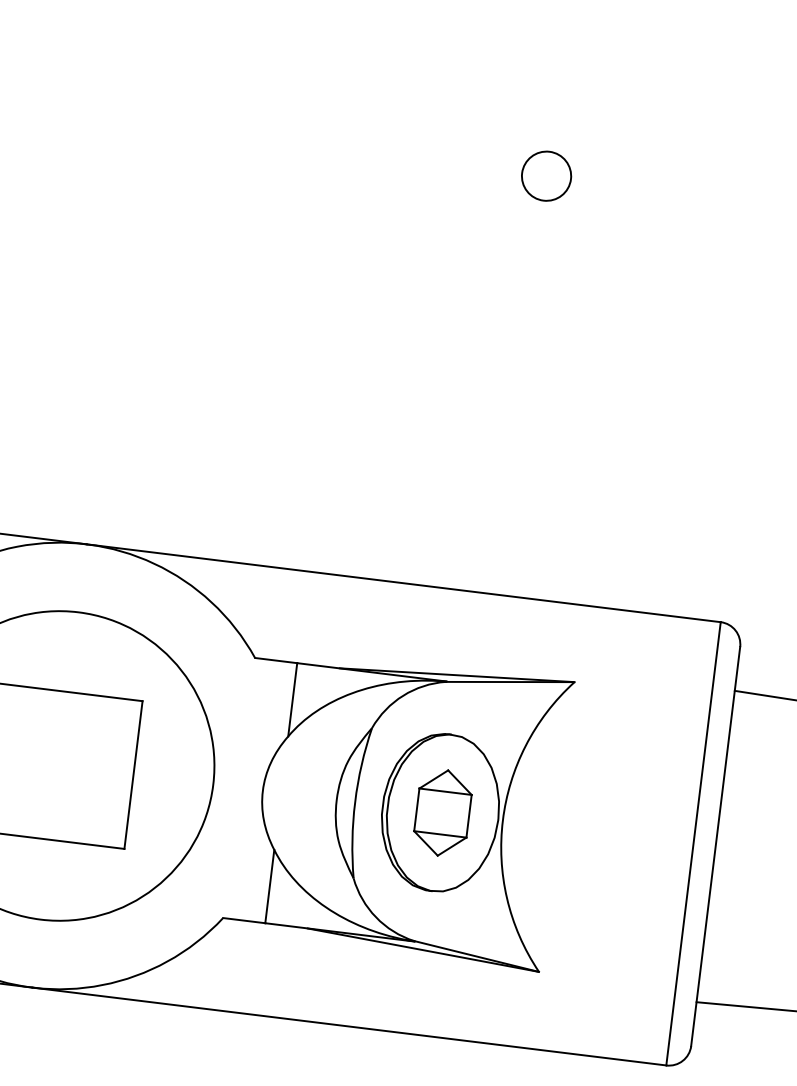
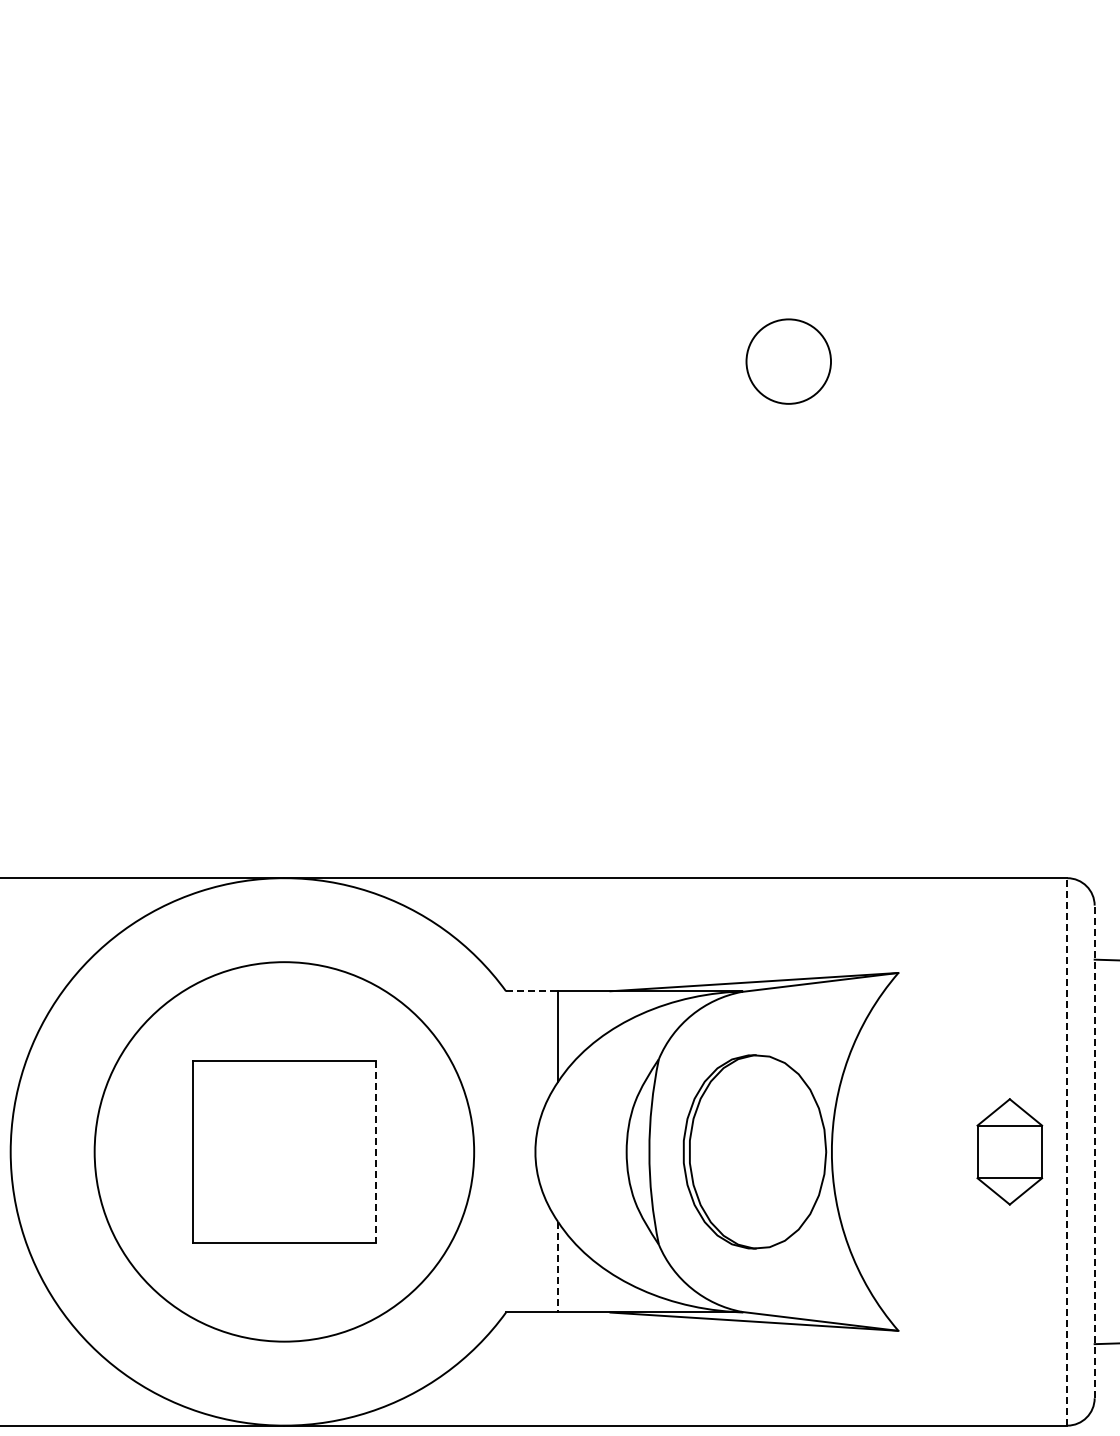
circle: (546, 176) -> (788, 361), size x1.4
line: (276, 660) -> (532, 991), solid -> dashed
line: (133, 775) -> (375, 1152), solid -> dashed
part: (442, 812) -> (1009, 1151), moved
line: (693, 843) -> (1067, 1151), solid -> dashed
line: (715, 846) -> (1094, 1151), solid -> dashed
line: (270, 886) -> (558, 1267), solid -> dashed

